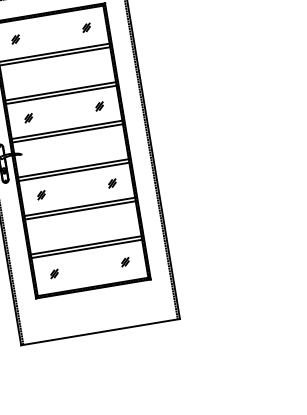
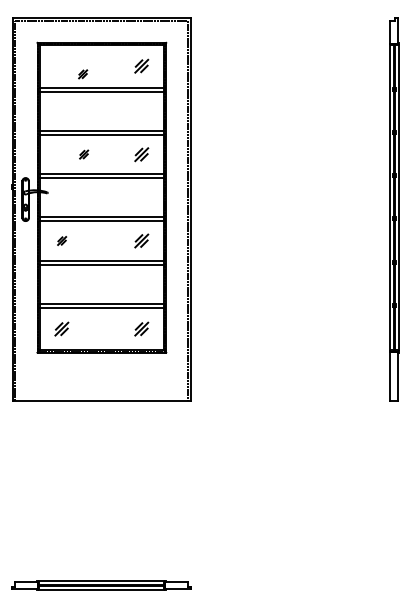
part: (86, 27) -> (141, 66), size x1.6
part: (16, 39) -> (83, 74), moved
part: (99, 106) -> (141, 154), size x1.6
part: (29, 118) -> (84, 154), moved
part: (112, 183) -> (141, 240), size x1.6
part: (125, 262) -> (141, 329), size x1.6
part: (54, 274) -> (62, 329), size x1.6

